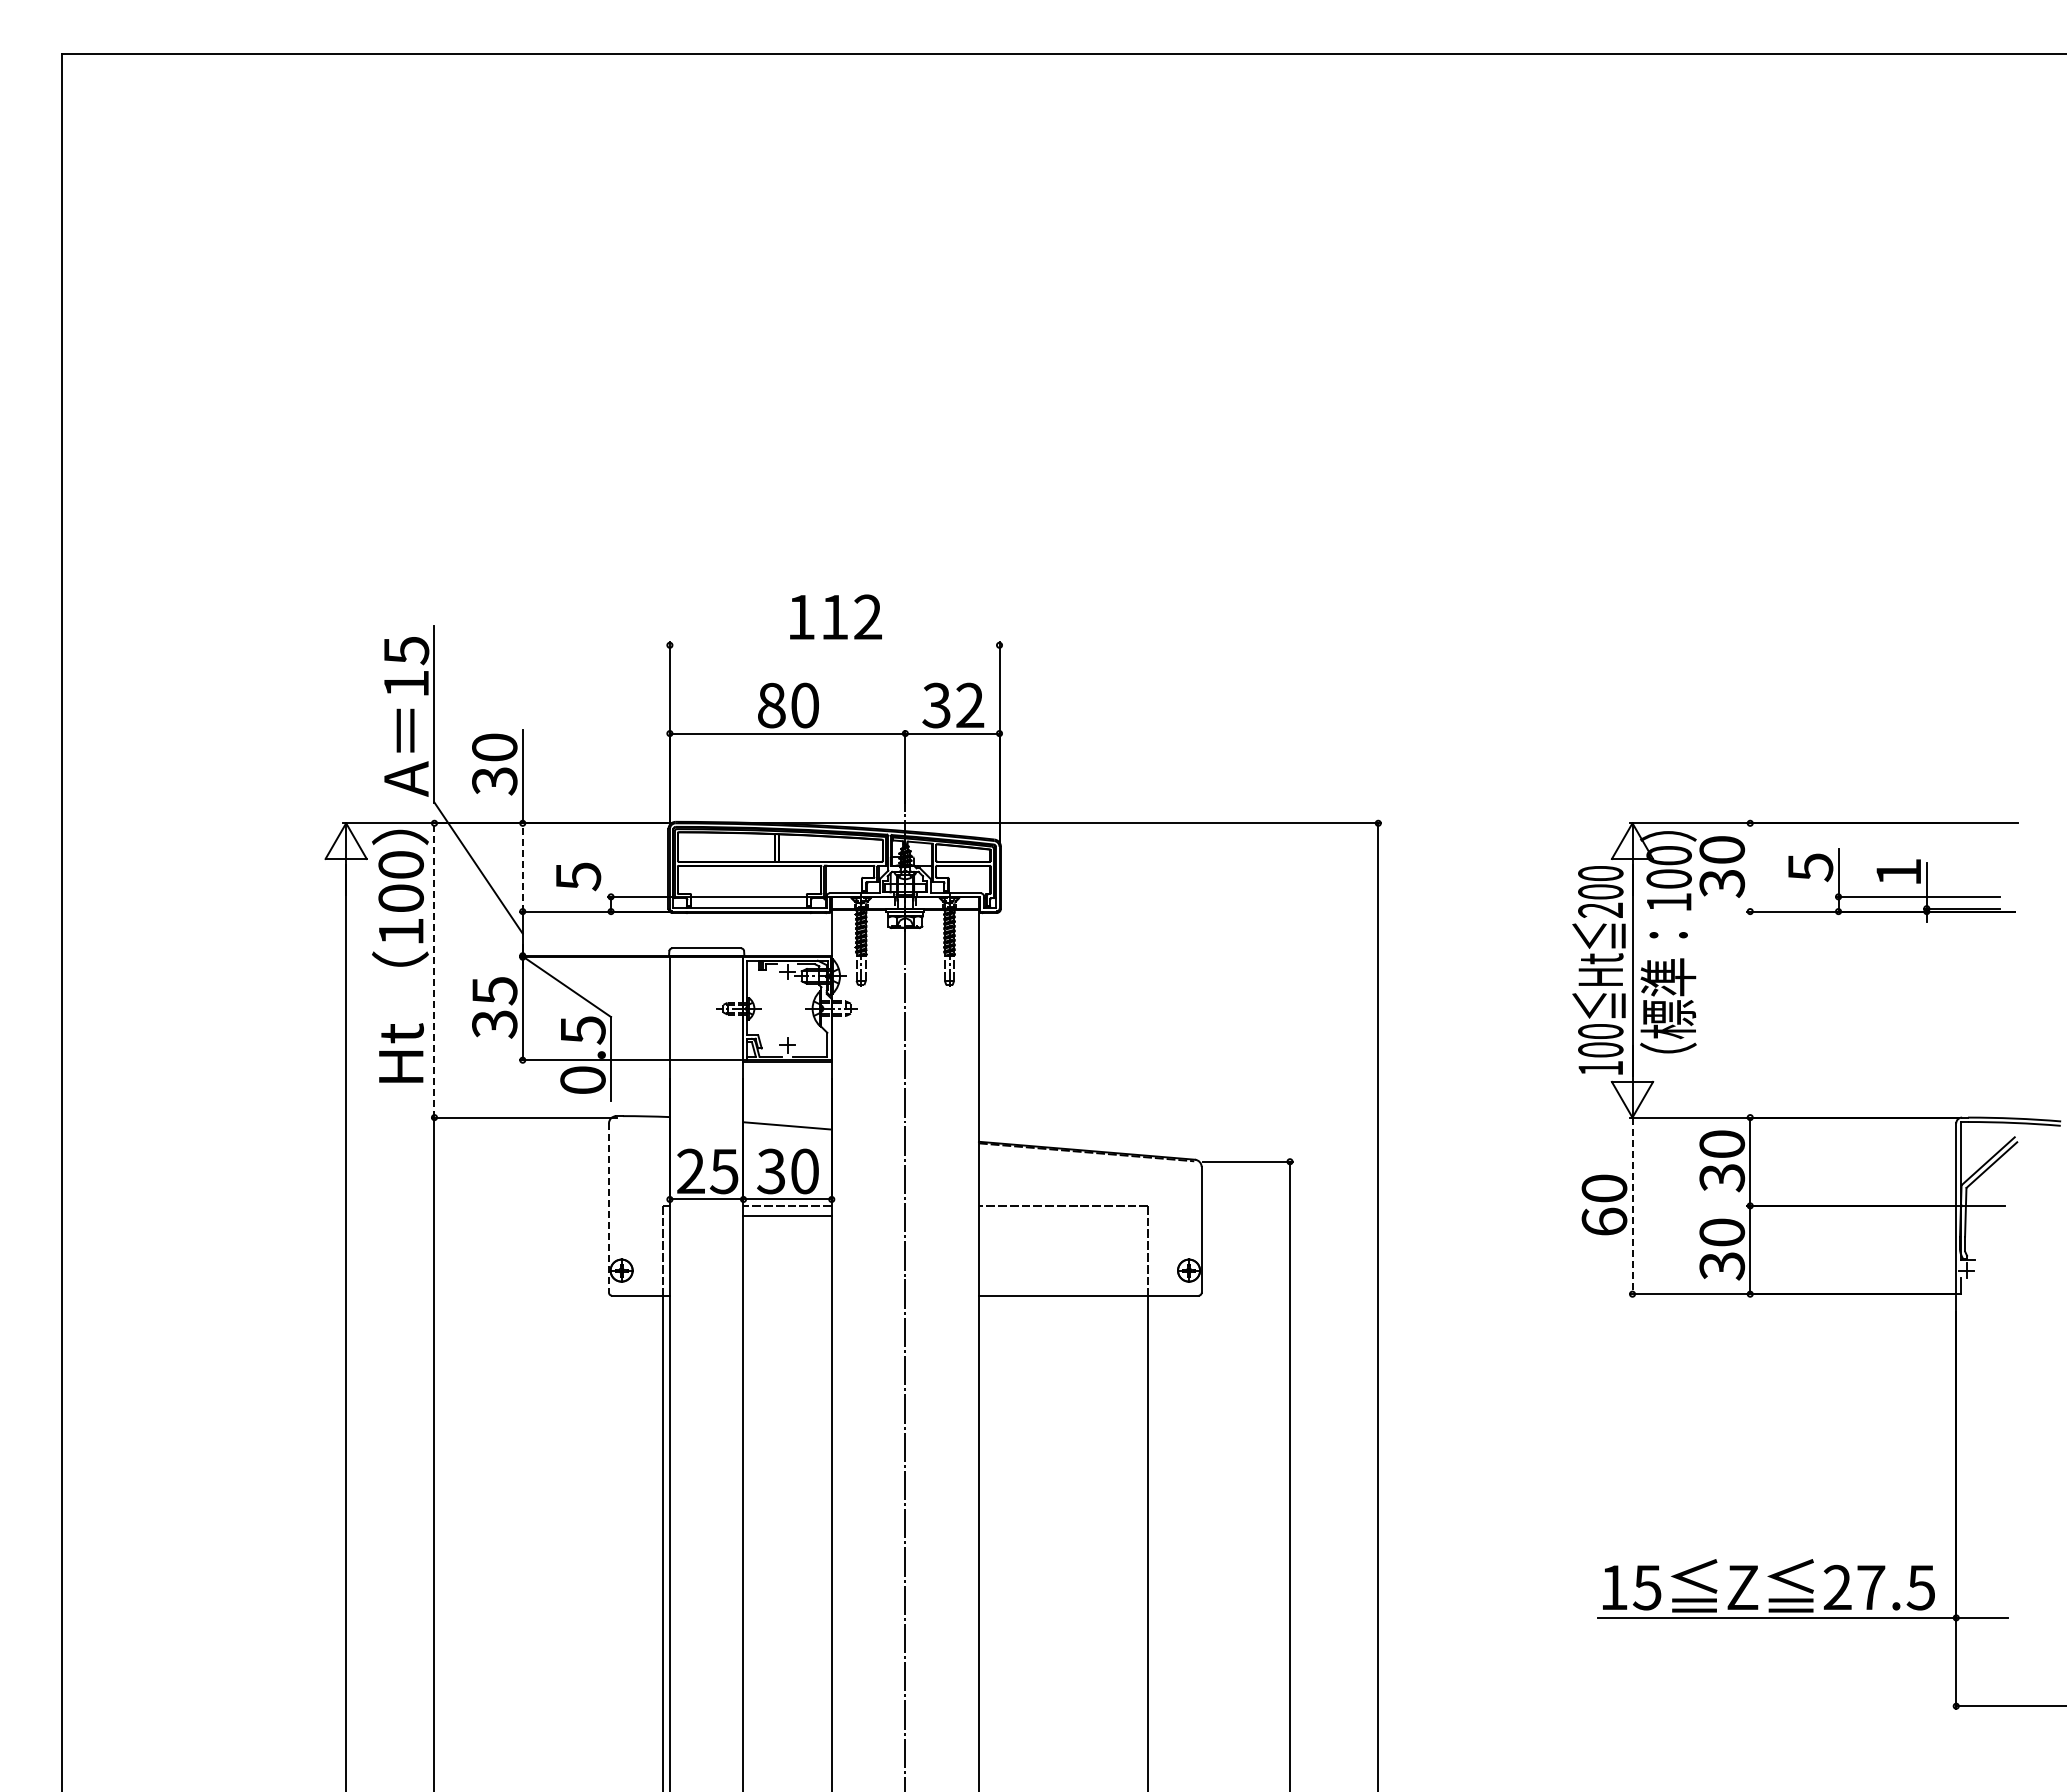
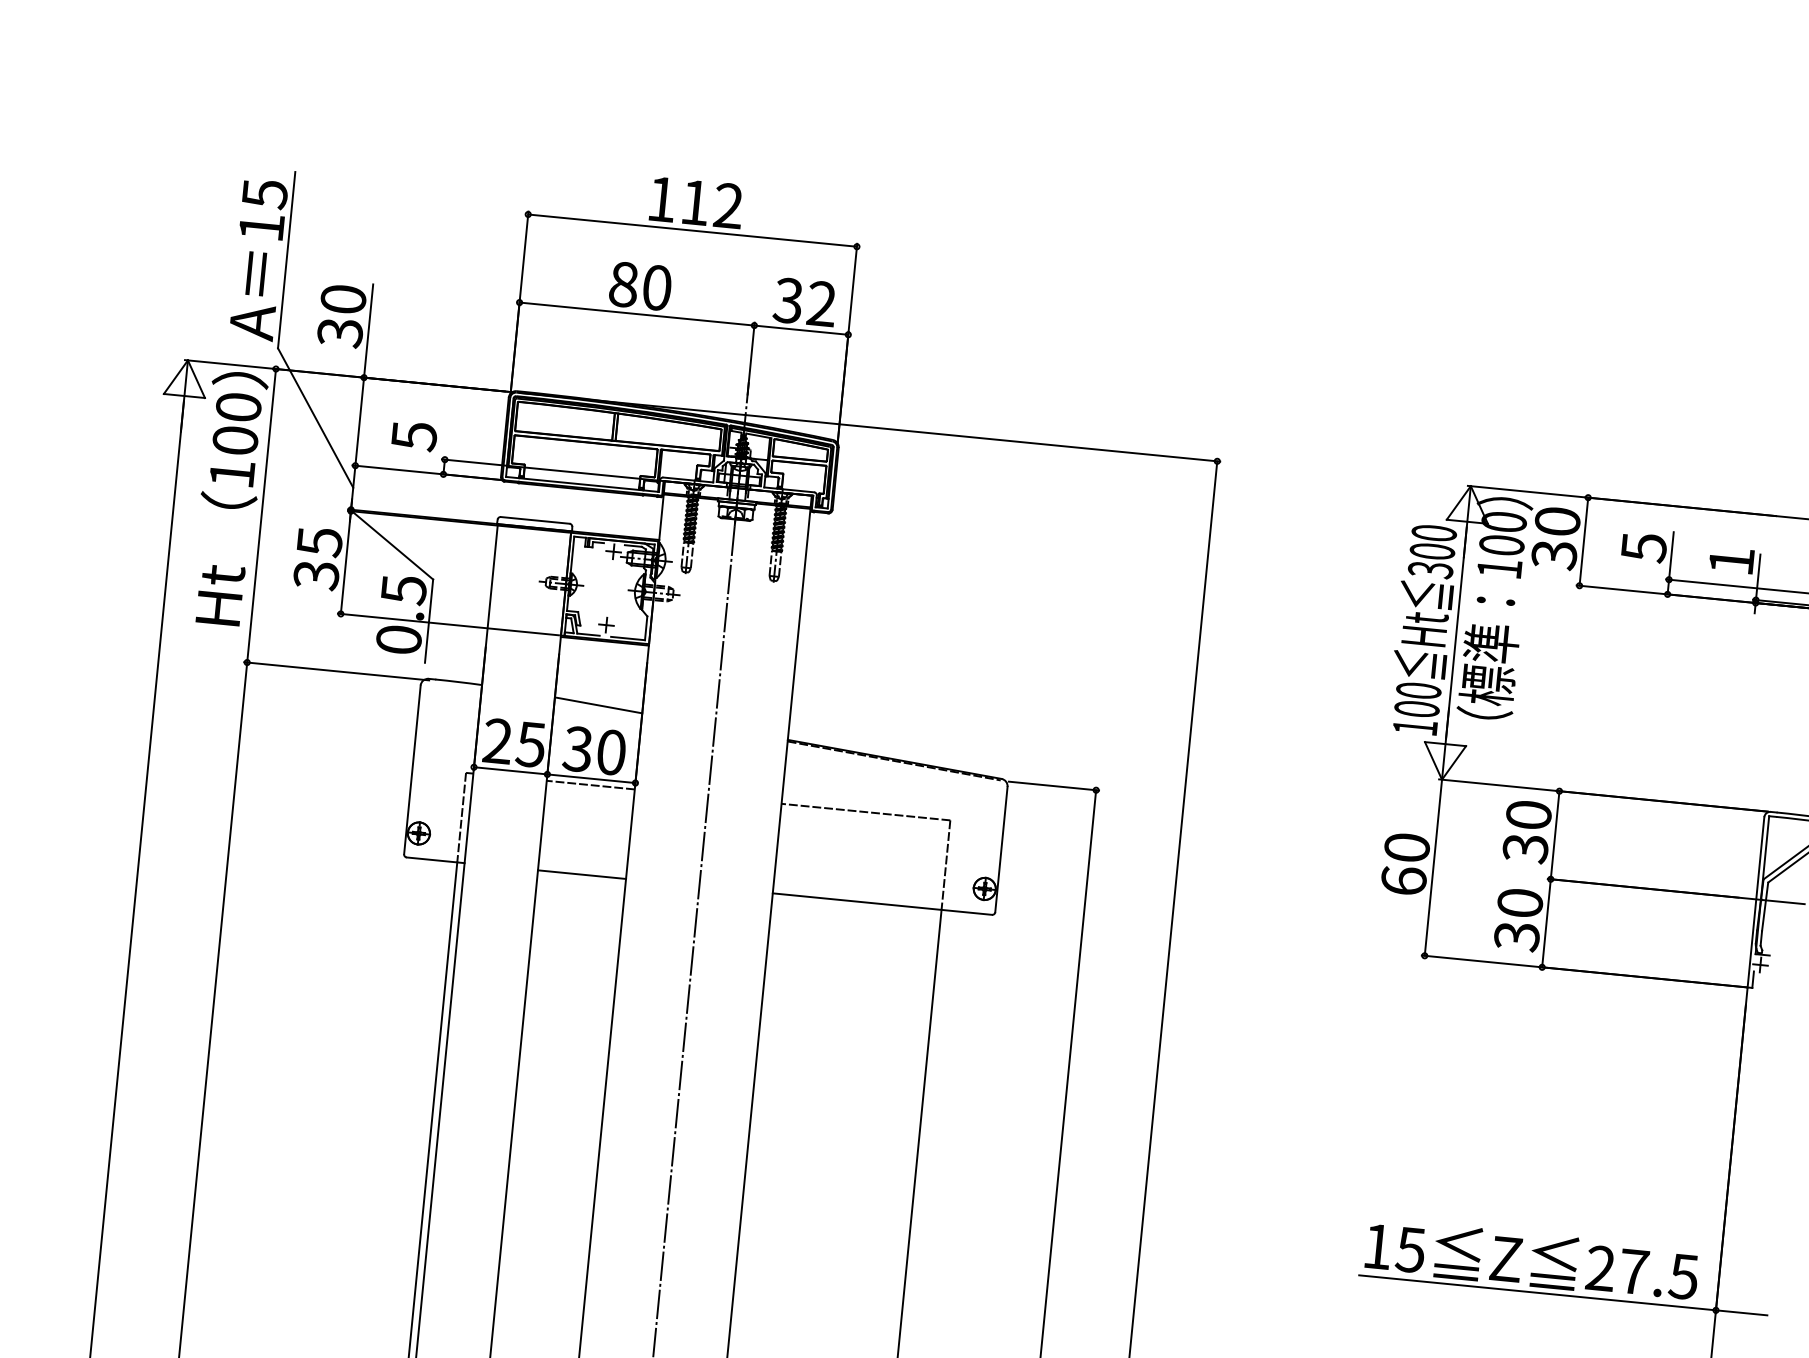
line: (834, 645) -> (692, 230), added
line: (522, 866) -> (359, 420), dashed -> solid
line: (1750, 867) -> (1584, 541), added
text: (1600, 910) -> (1430, 570), 200 -> 300
line: (434, 969) -> (261, 514), dashed -> solid
line: (1632, 1206) -> (1433, 868), dashed -> solid
line: (608, 1208) -> (411, 770), dashed -> solid
line: (787, 1215) -> (581, 874), moved

